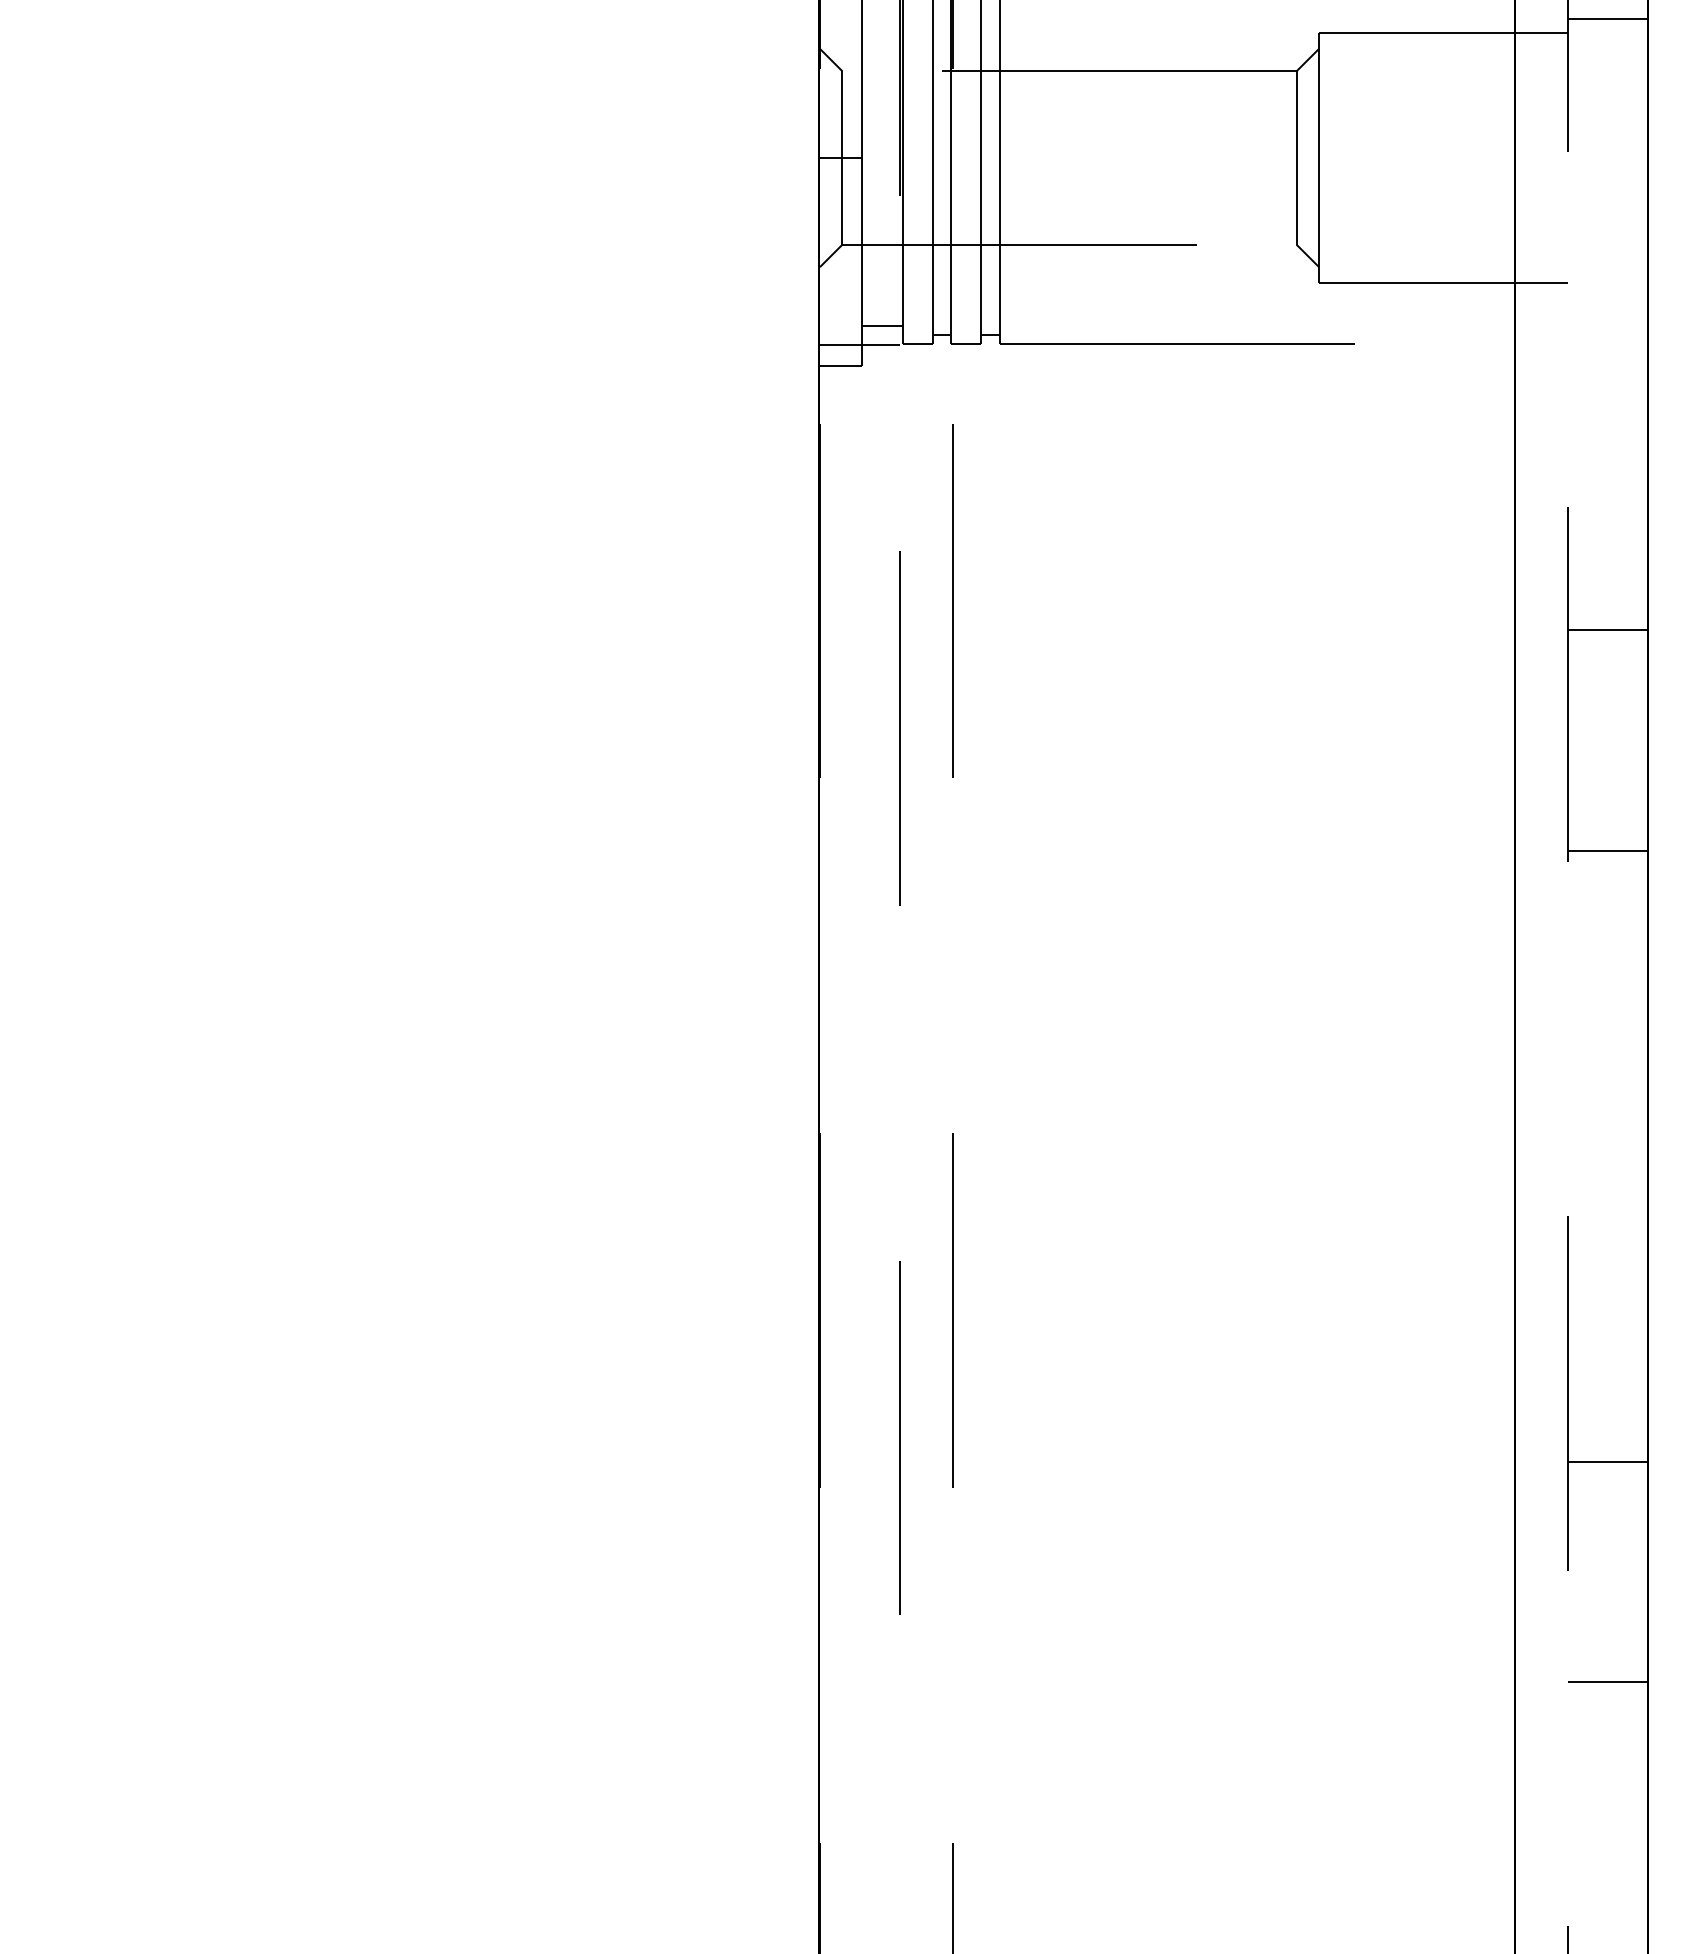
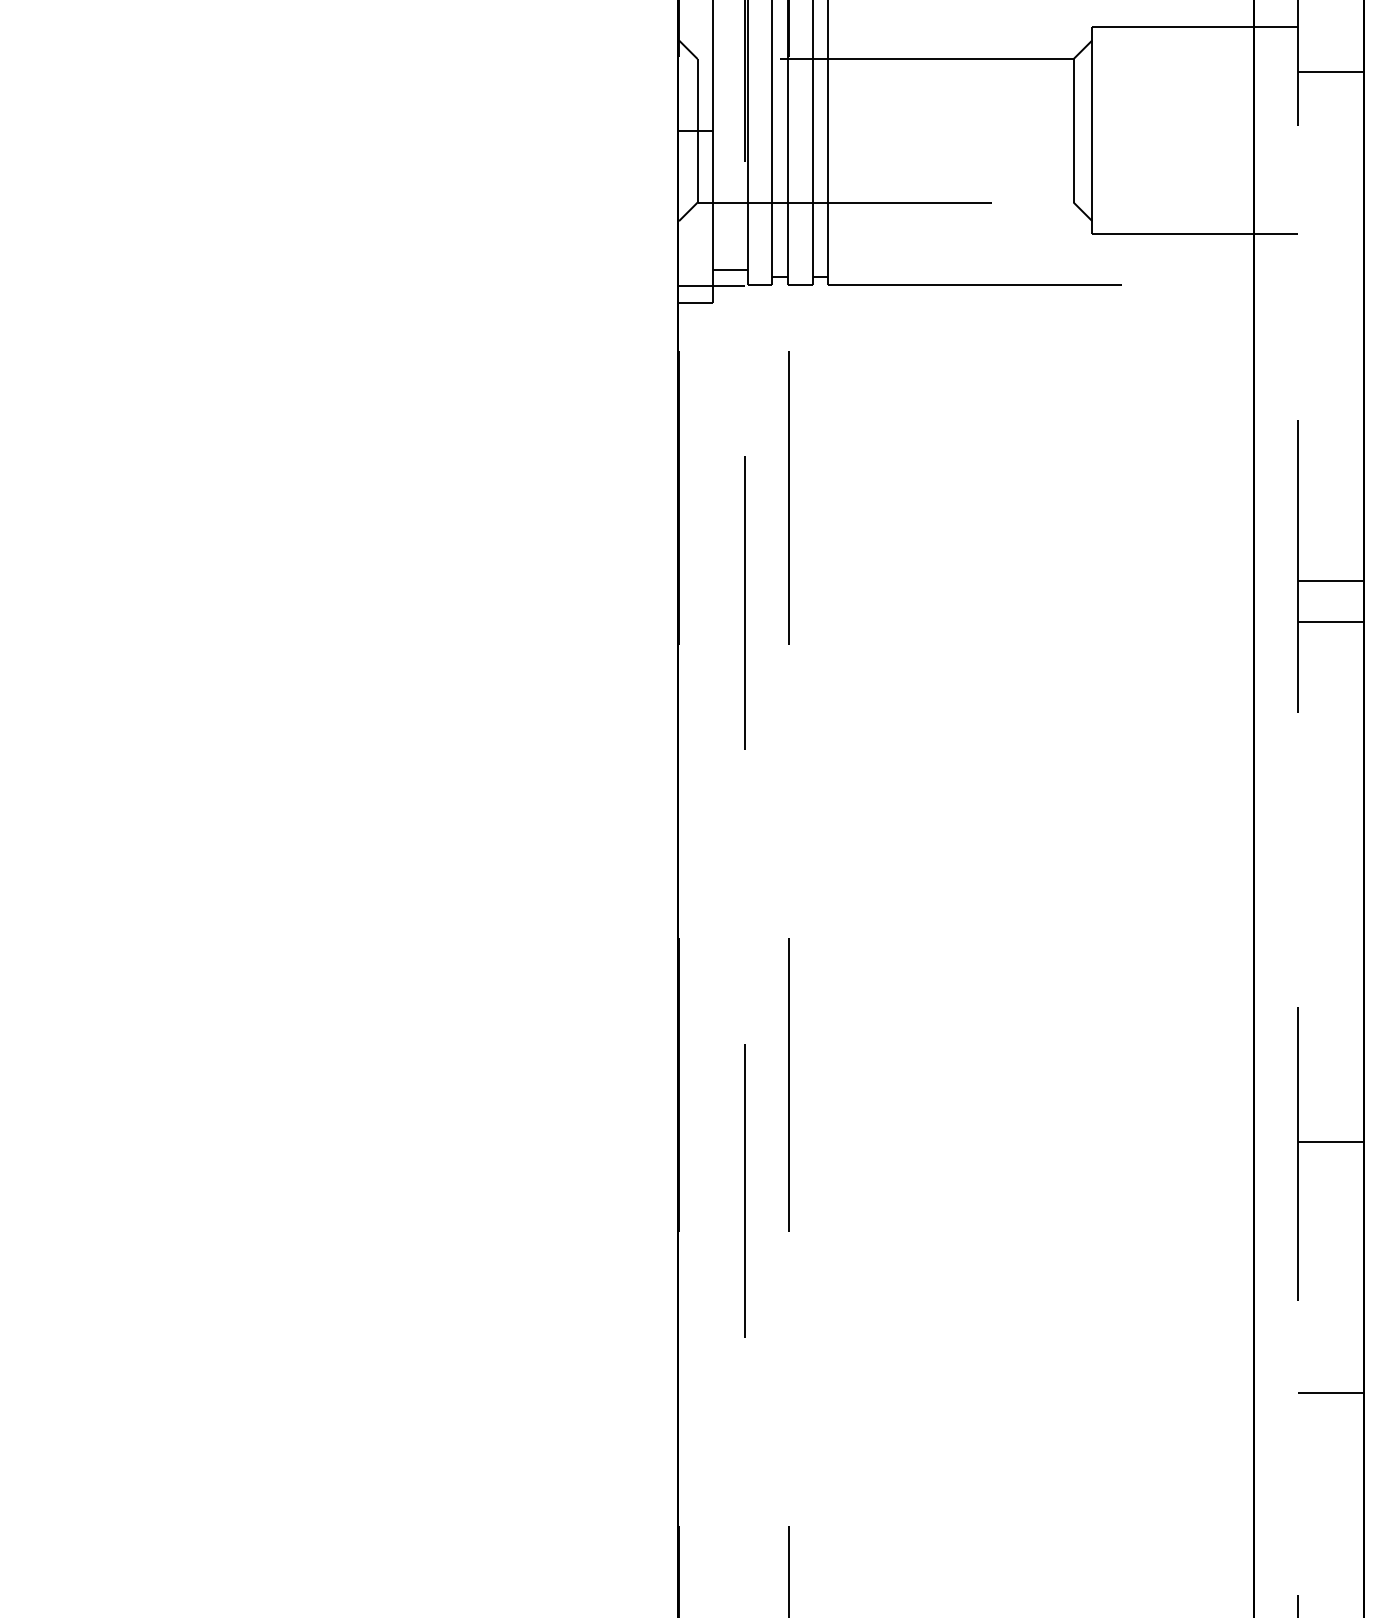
line: (1607, 18) -> (1331, 71), moved
line: (1607, 629) -> (1331, 580), moved
line: (1607, 850) -> (1331, 622), moved
line: (1607, 1461) -> (1331, 1142), moved

